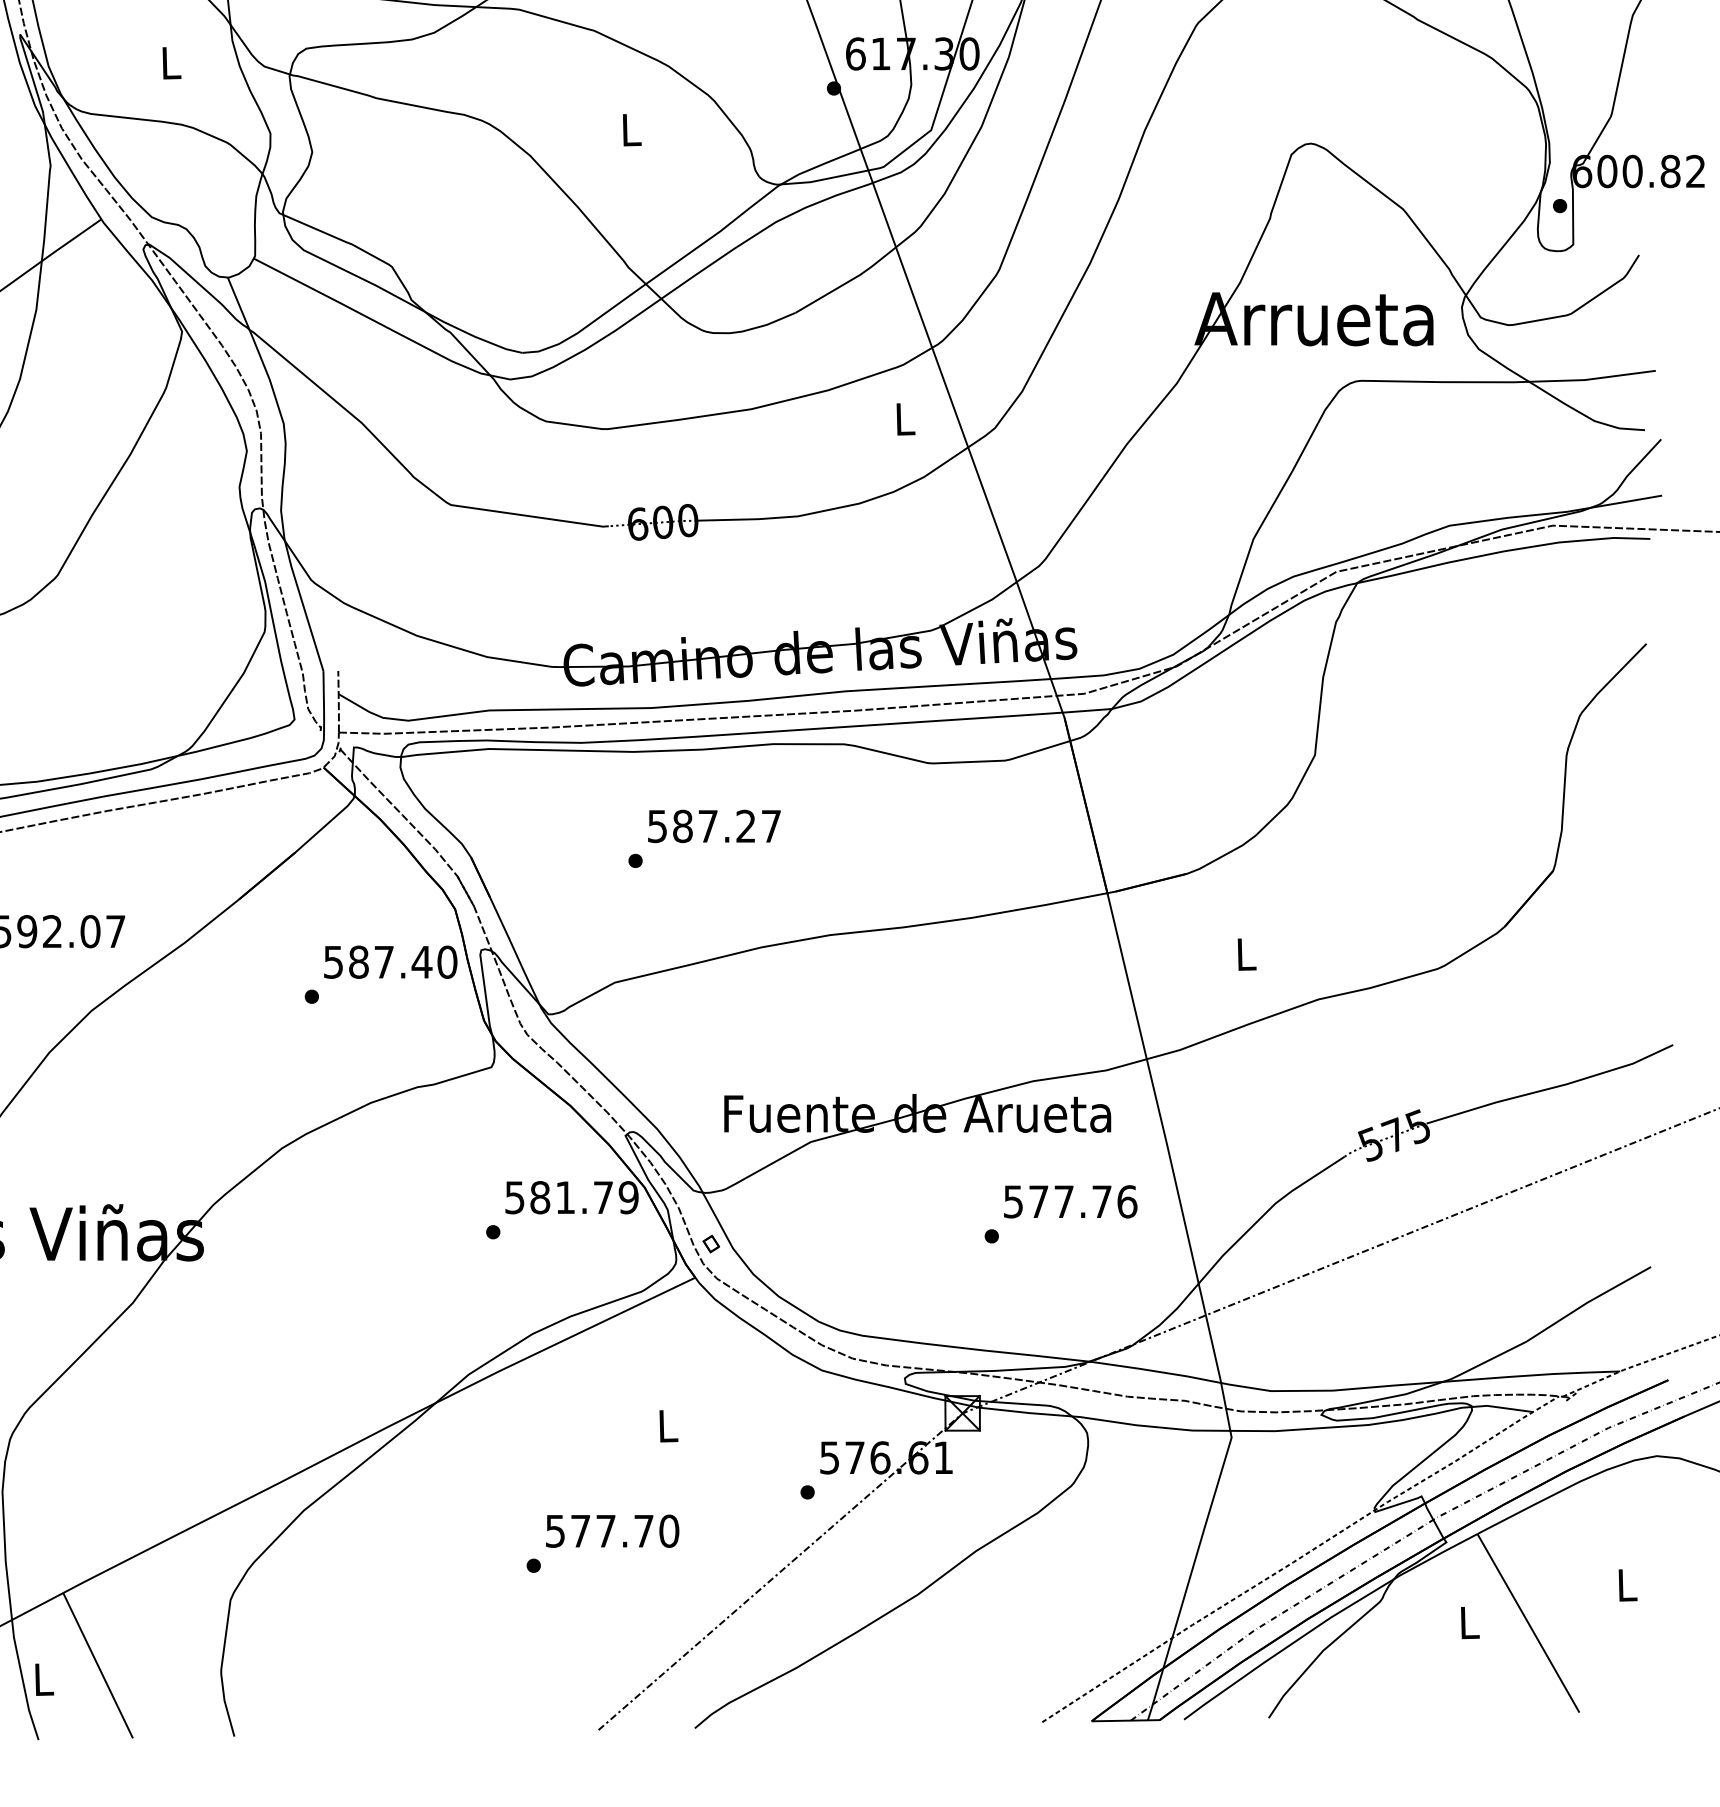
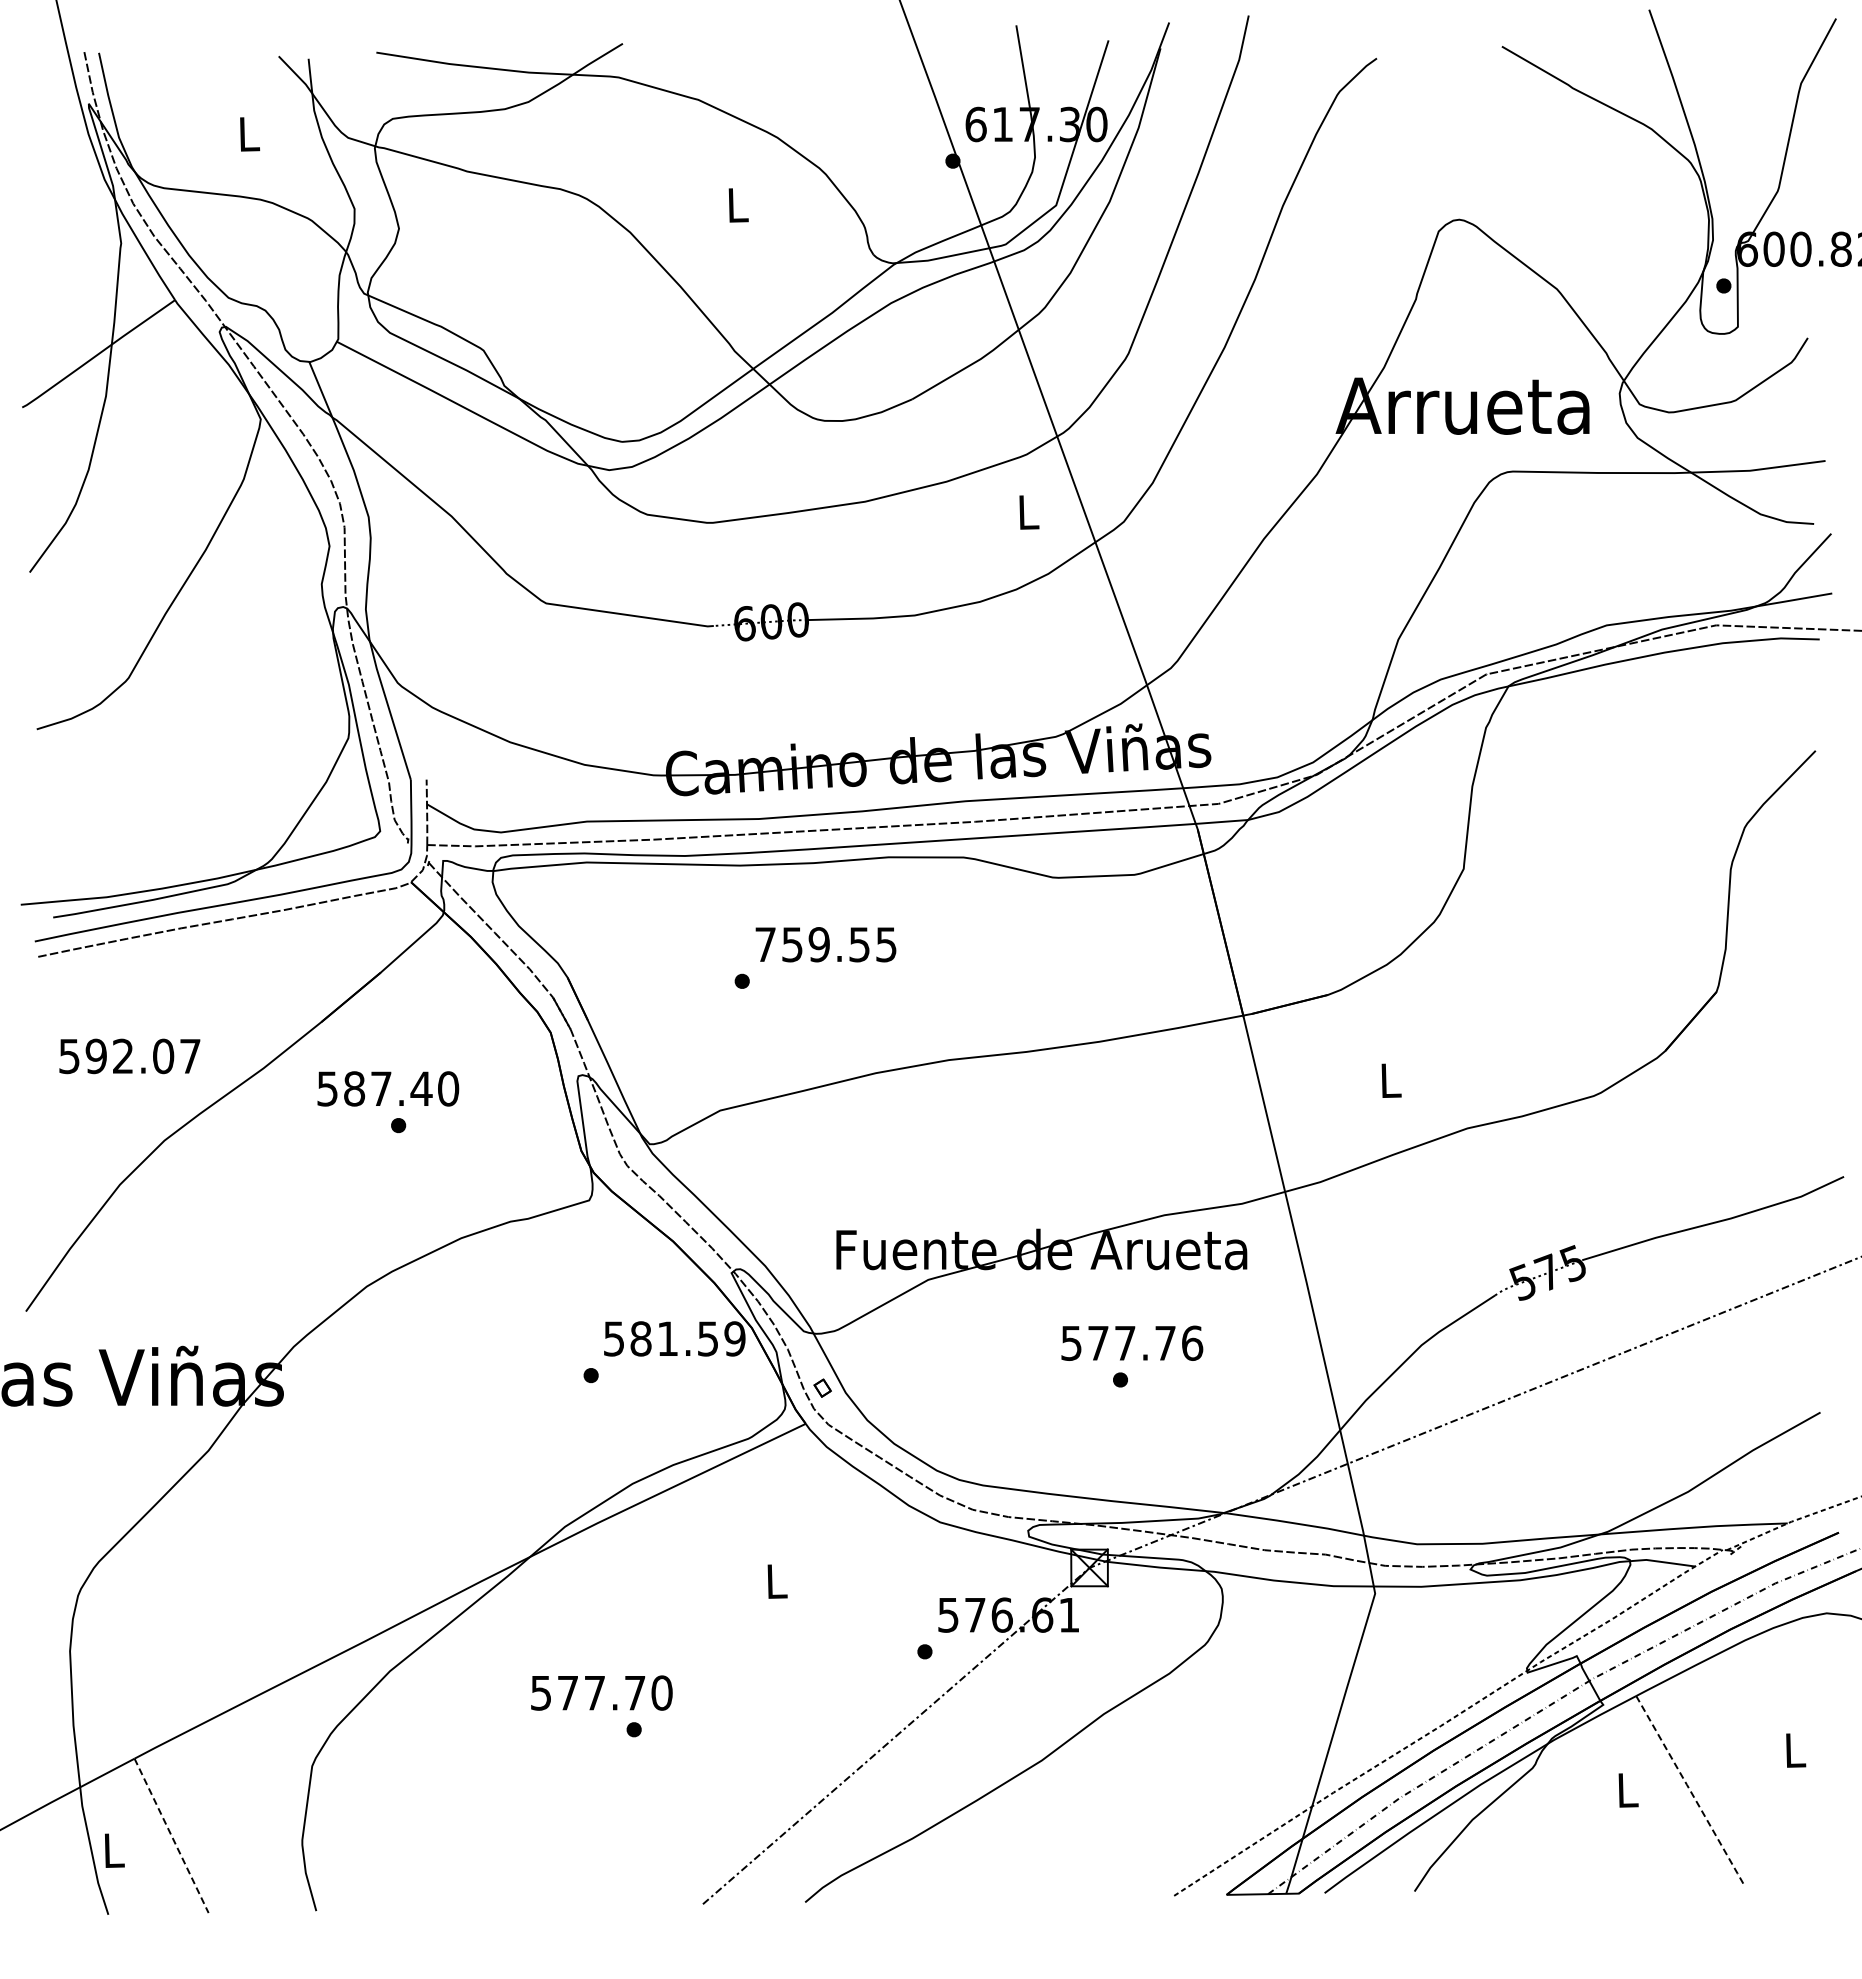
text: (713, 826) -> (825, 944), 587.27 -> 759.55
text: (390, 961) -> (388, 1088), moved
text: (603, 1197) -> (708, 1338), 581.79 -> 581.59
text: (1070, 1201) -> (1132, 1342), moved
text: (612, 1530) -> (601, 1692), moved
line: (1528, 1623) -> (1690, 1791), solid -> dashed
line: (98, 1666) -> (172, 1836), solid -> dashed

